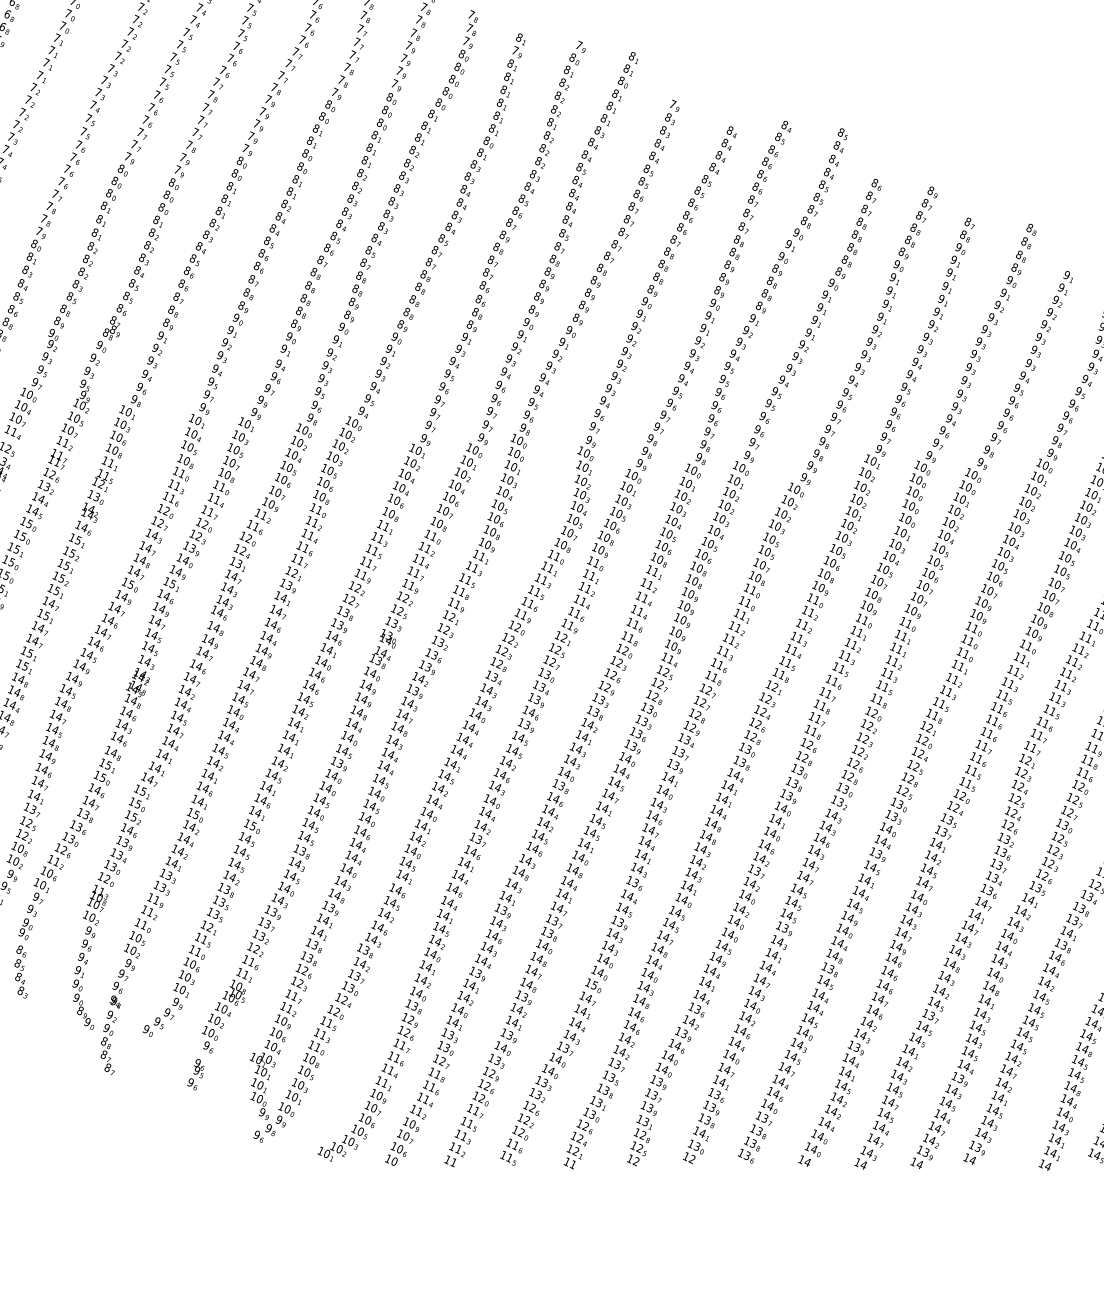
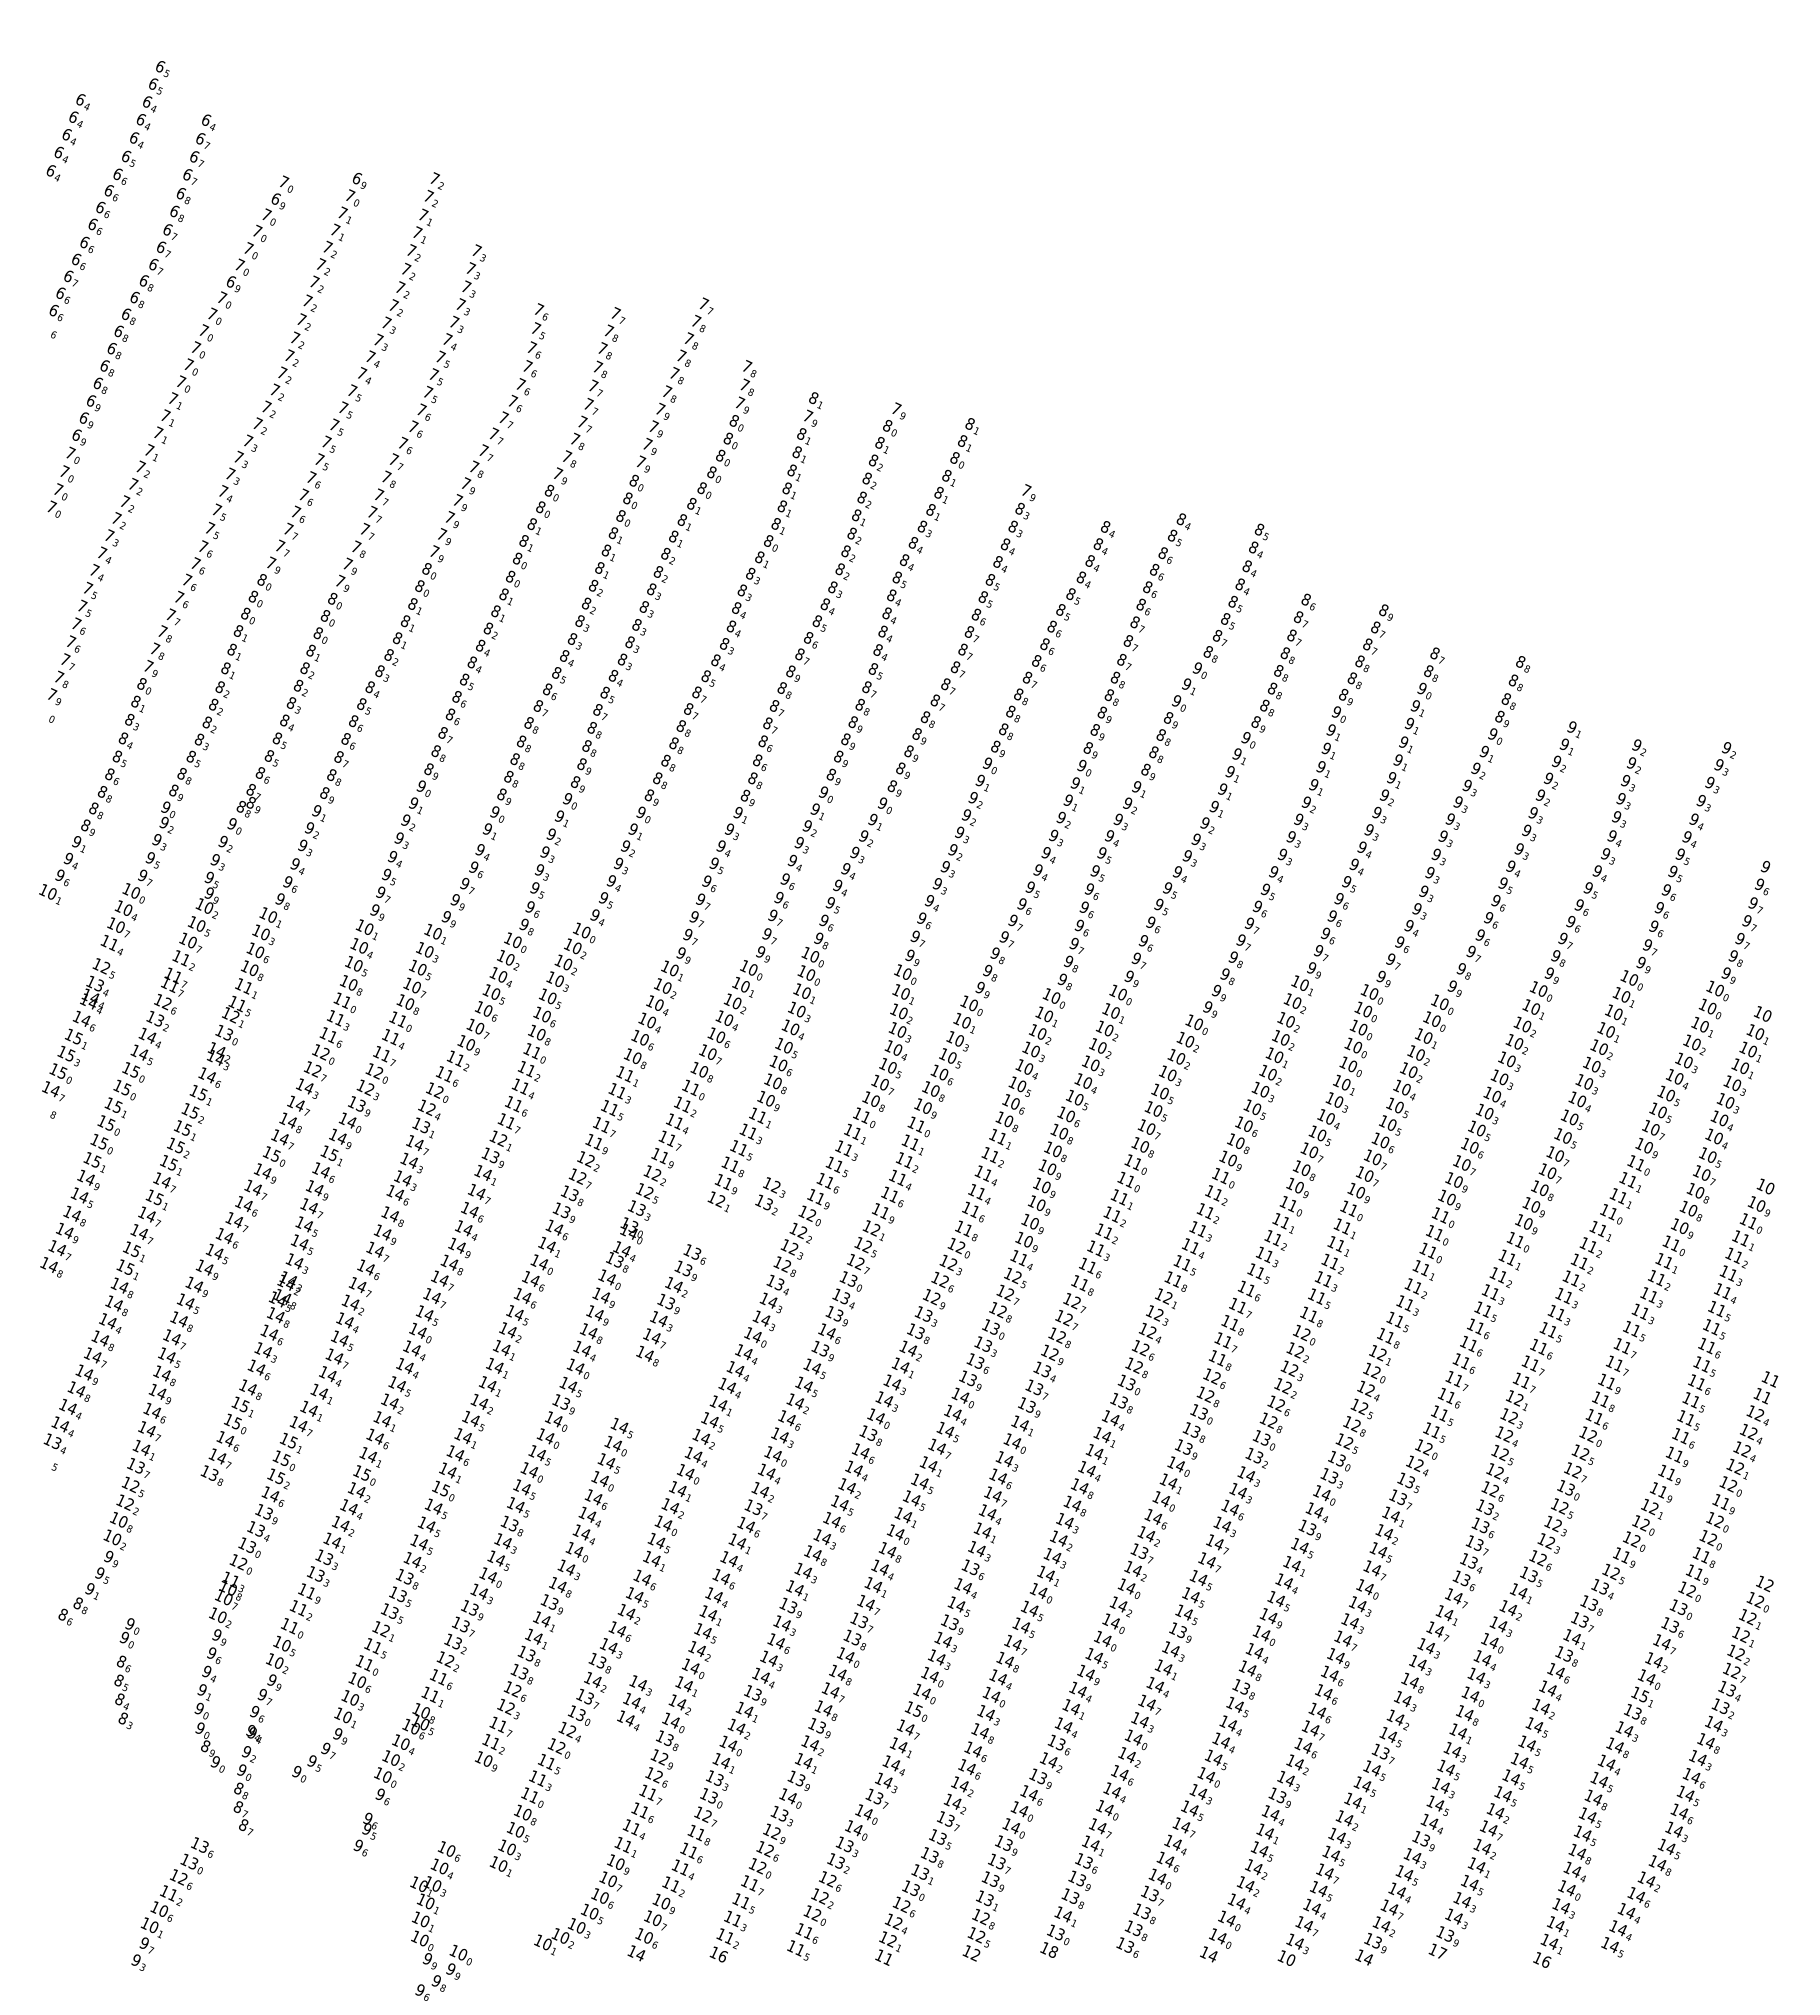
text: (442, 637) -> (770, 1196), moved
text: (389, 755) -> (634, 1703), moved
text: (56, 868) -> (172, 1903), moved
text: (271, 1084) -> (440, 1920), moved
text: (692, 1159) -> (1053, 1951), 12 -> 18
text: (973, 1159) -> (1442, 1952), 14 -> 17
text: (394, 1161) -> (640, 1955), 10 -> 14
text: (453, 1162) -> (722, 1956), 11 -> 16
text: (863, 1165) -> (1290, 1960), 14 -> 10
text: (1048, 1166) -> (1546, 1962), 14 -> 16

